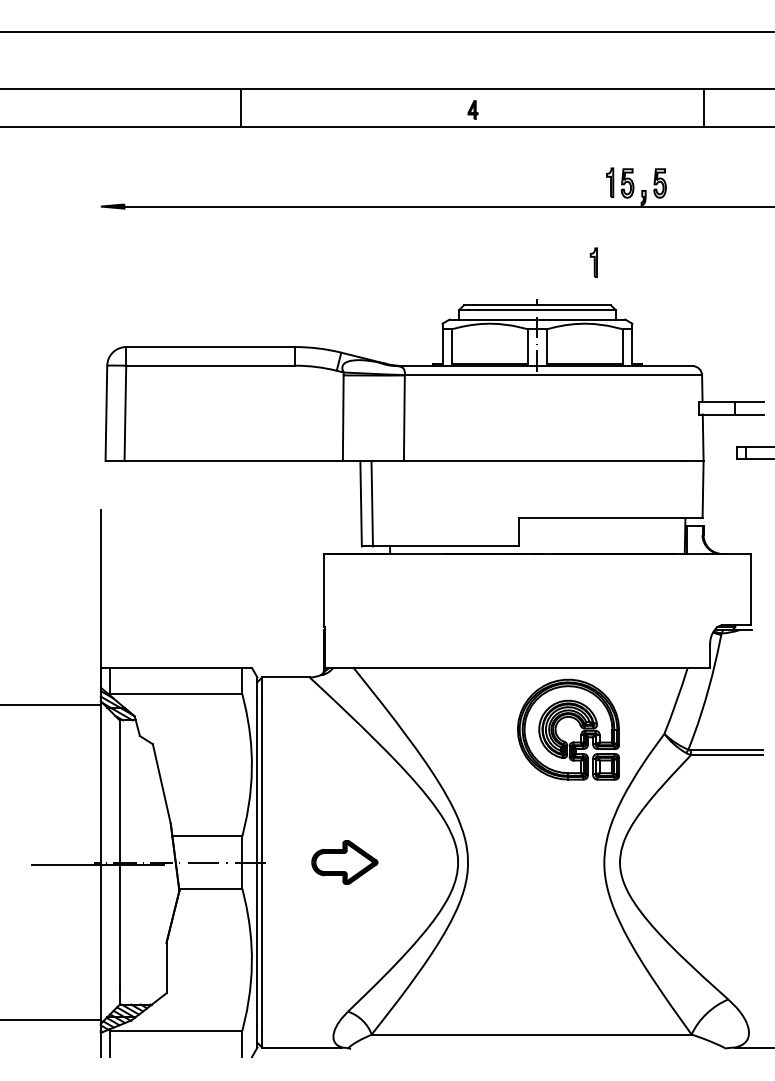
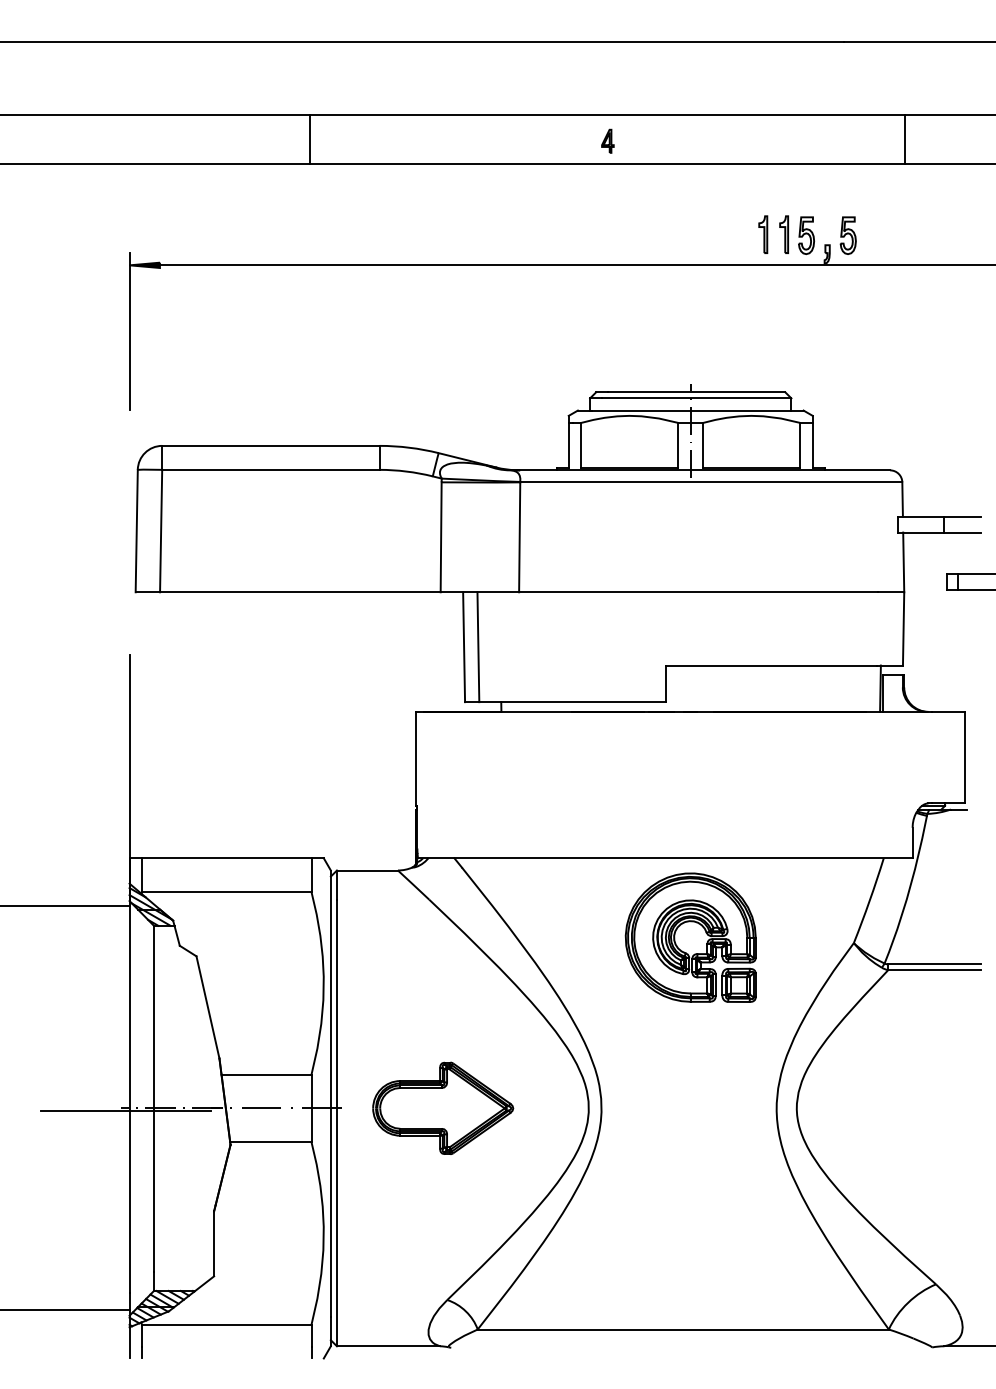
line: (100, 257) -> (129, 330), added
part: (593, 262) -> (762, 234), moved
part: (568, 729) -> (690, 937), moved
part: (344, 862) -> (442, 1108), size x1.67

